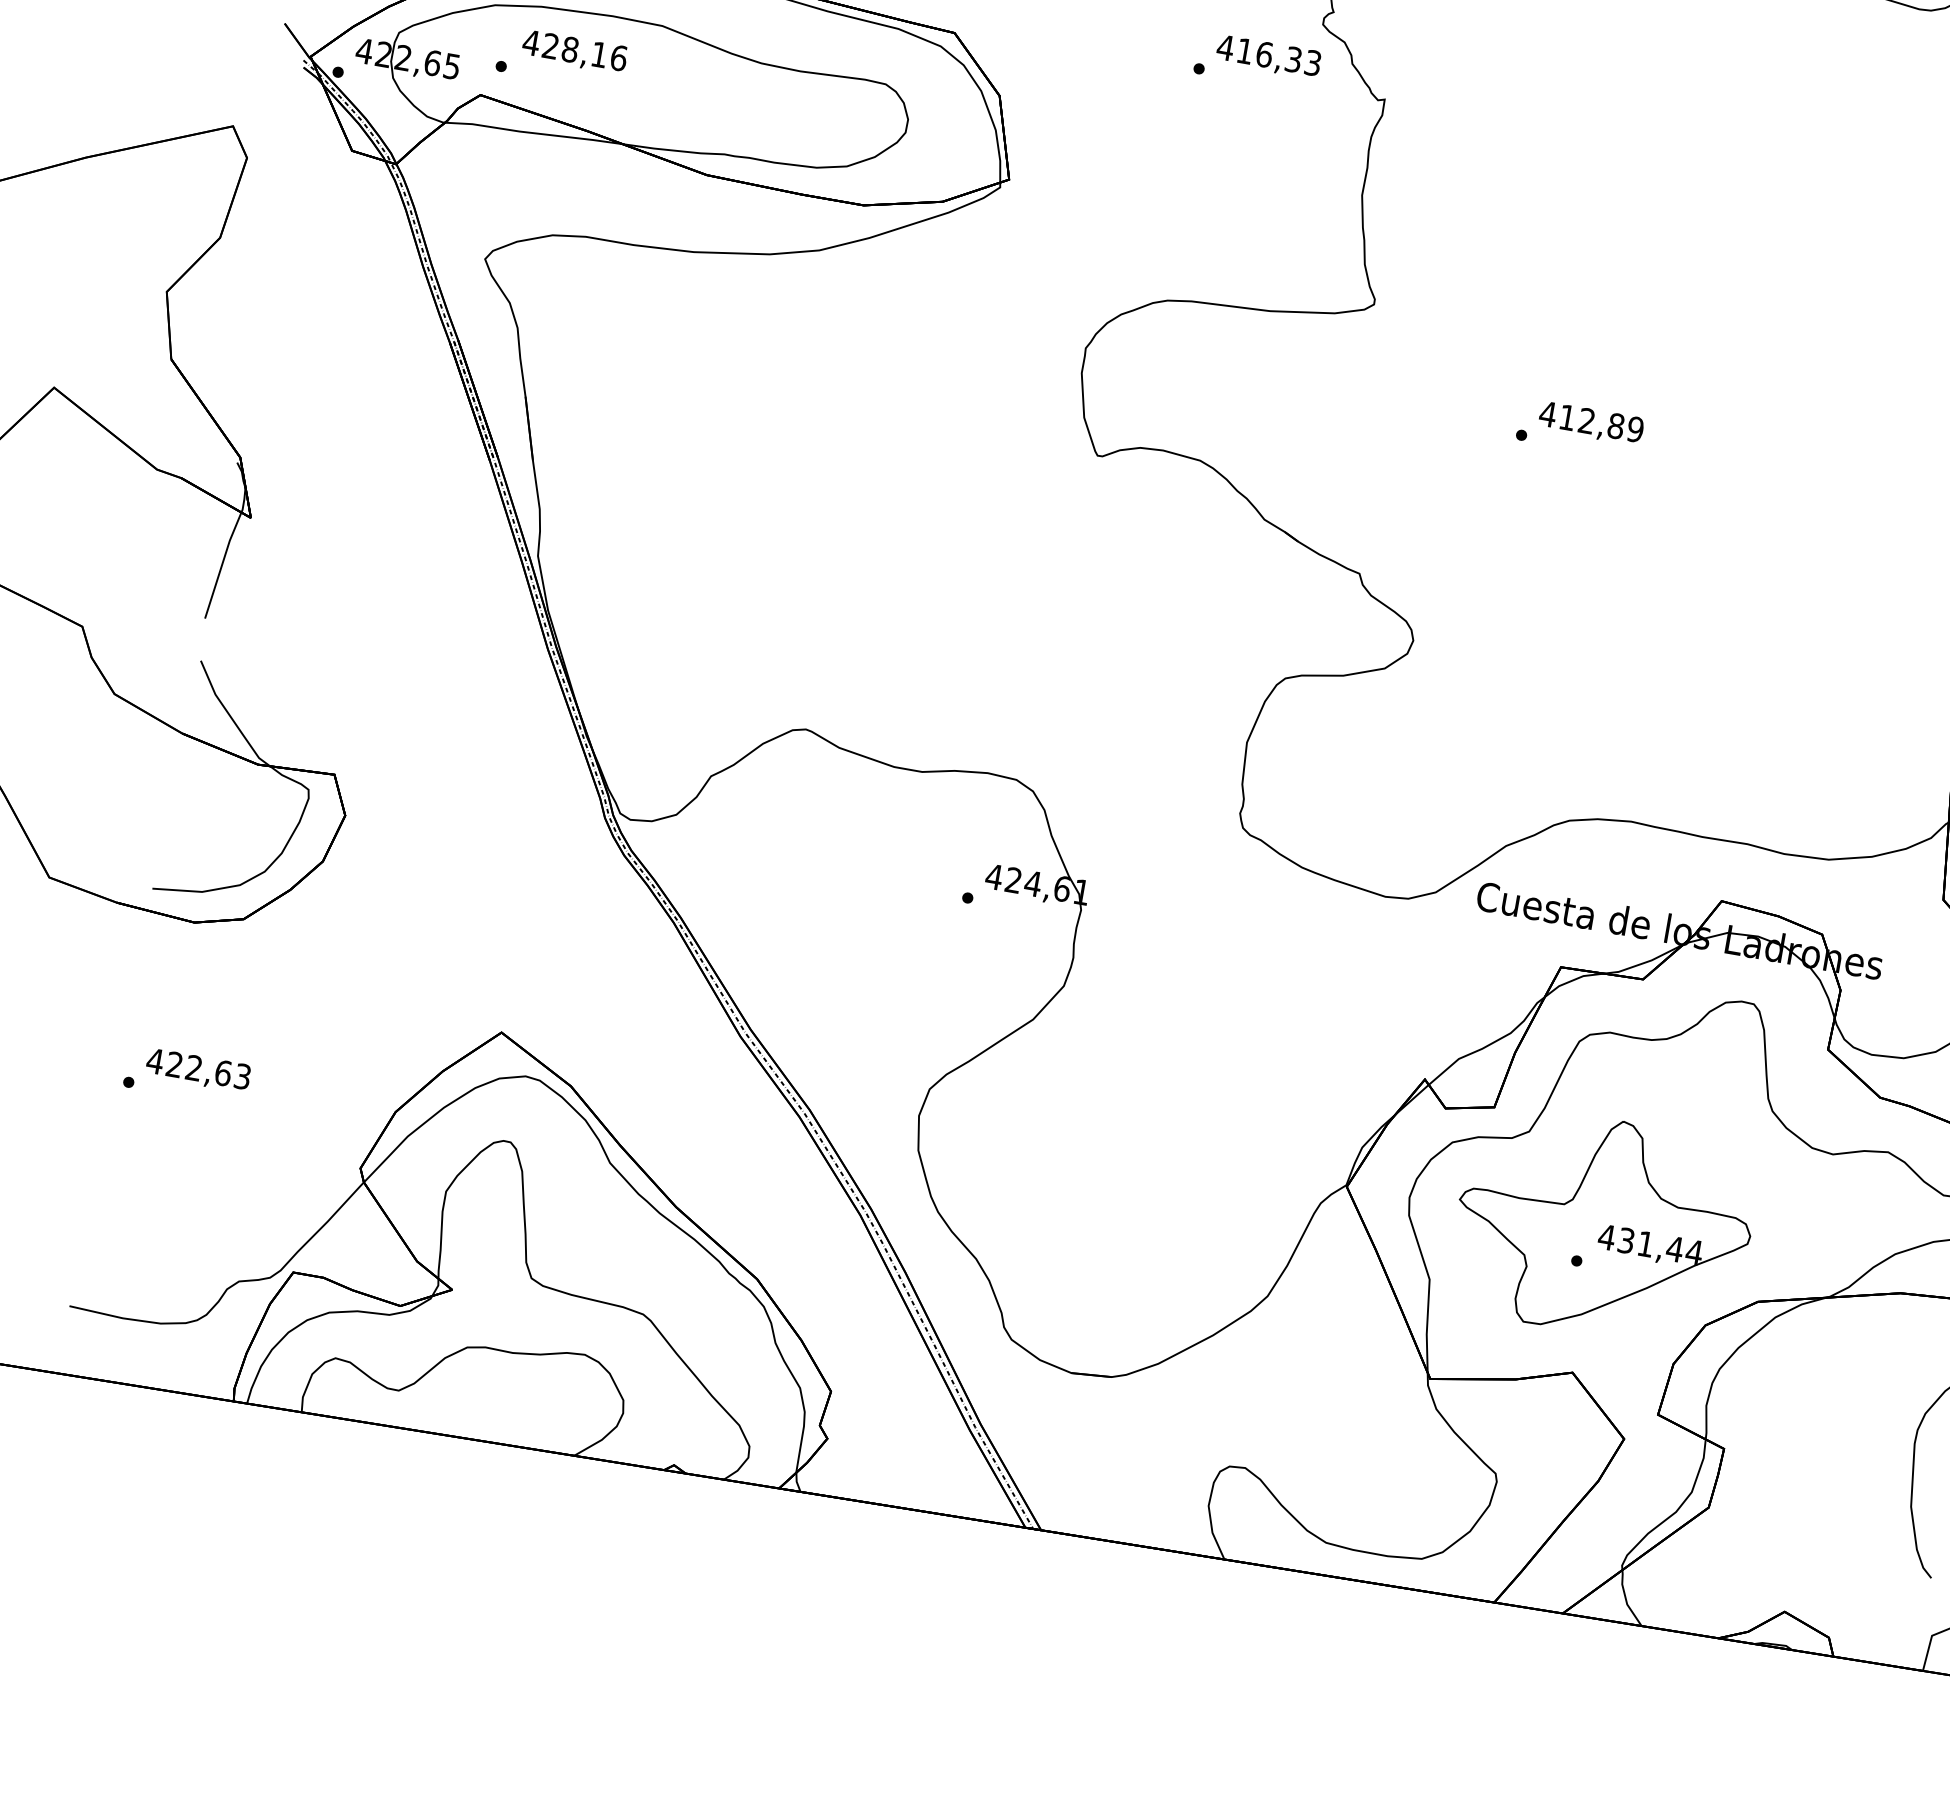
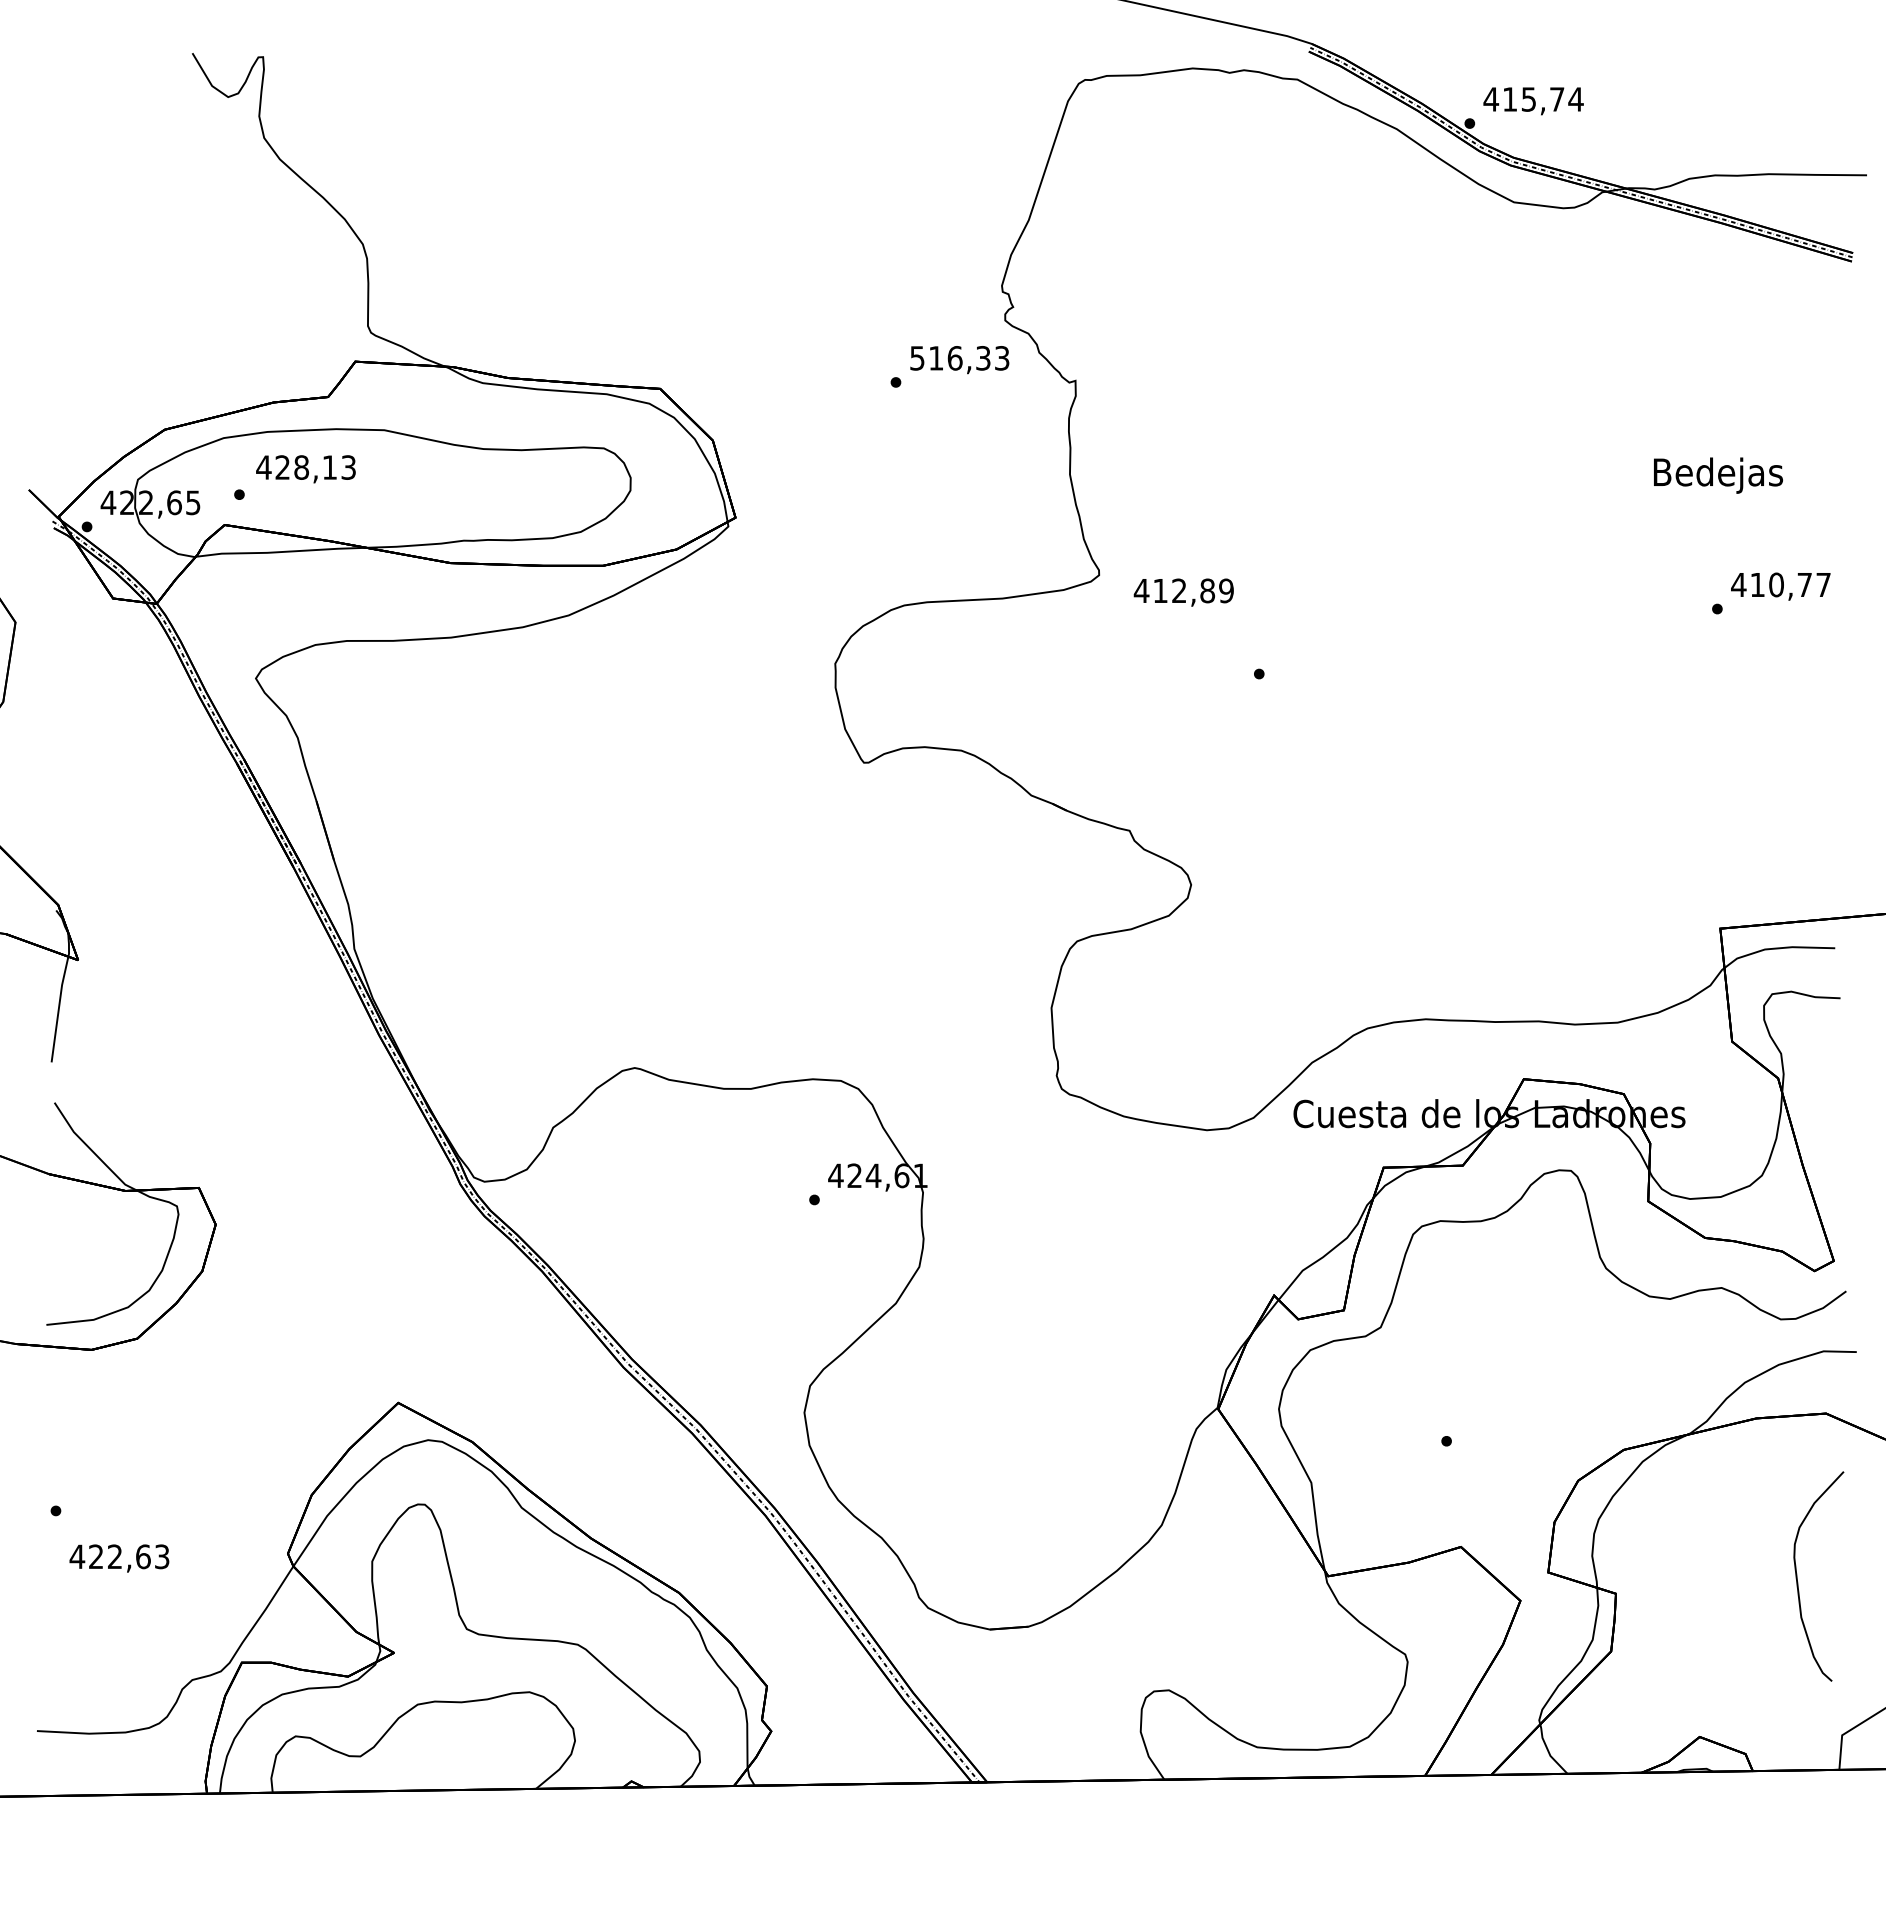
text: (1225, 48) -> (917, 358), 416,33 -> 516,33
text: (618, 58) -> (348, 467), 428,16 -> 428,13
text: (1590, 423) -> (1183, 592), moved
text: (198, 1070) -> (119, 1558), moved
part: (1602, 1226) -> (1465, 1404), removed

